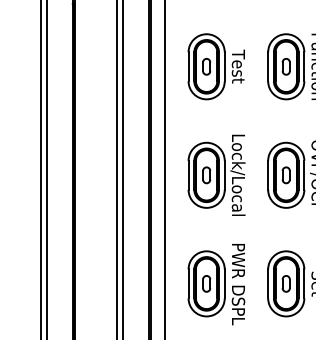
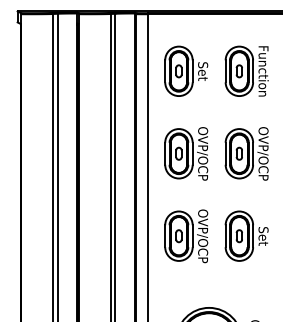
text: (238, 66) -> (203, 71), Test -> Set
text: (237, 174) -> (202, 153), Lock/Local -> OVP/OCP
text: (237, 284) -> (202, 236), PWR DSPL -> OVP/OCP

